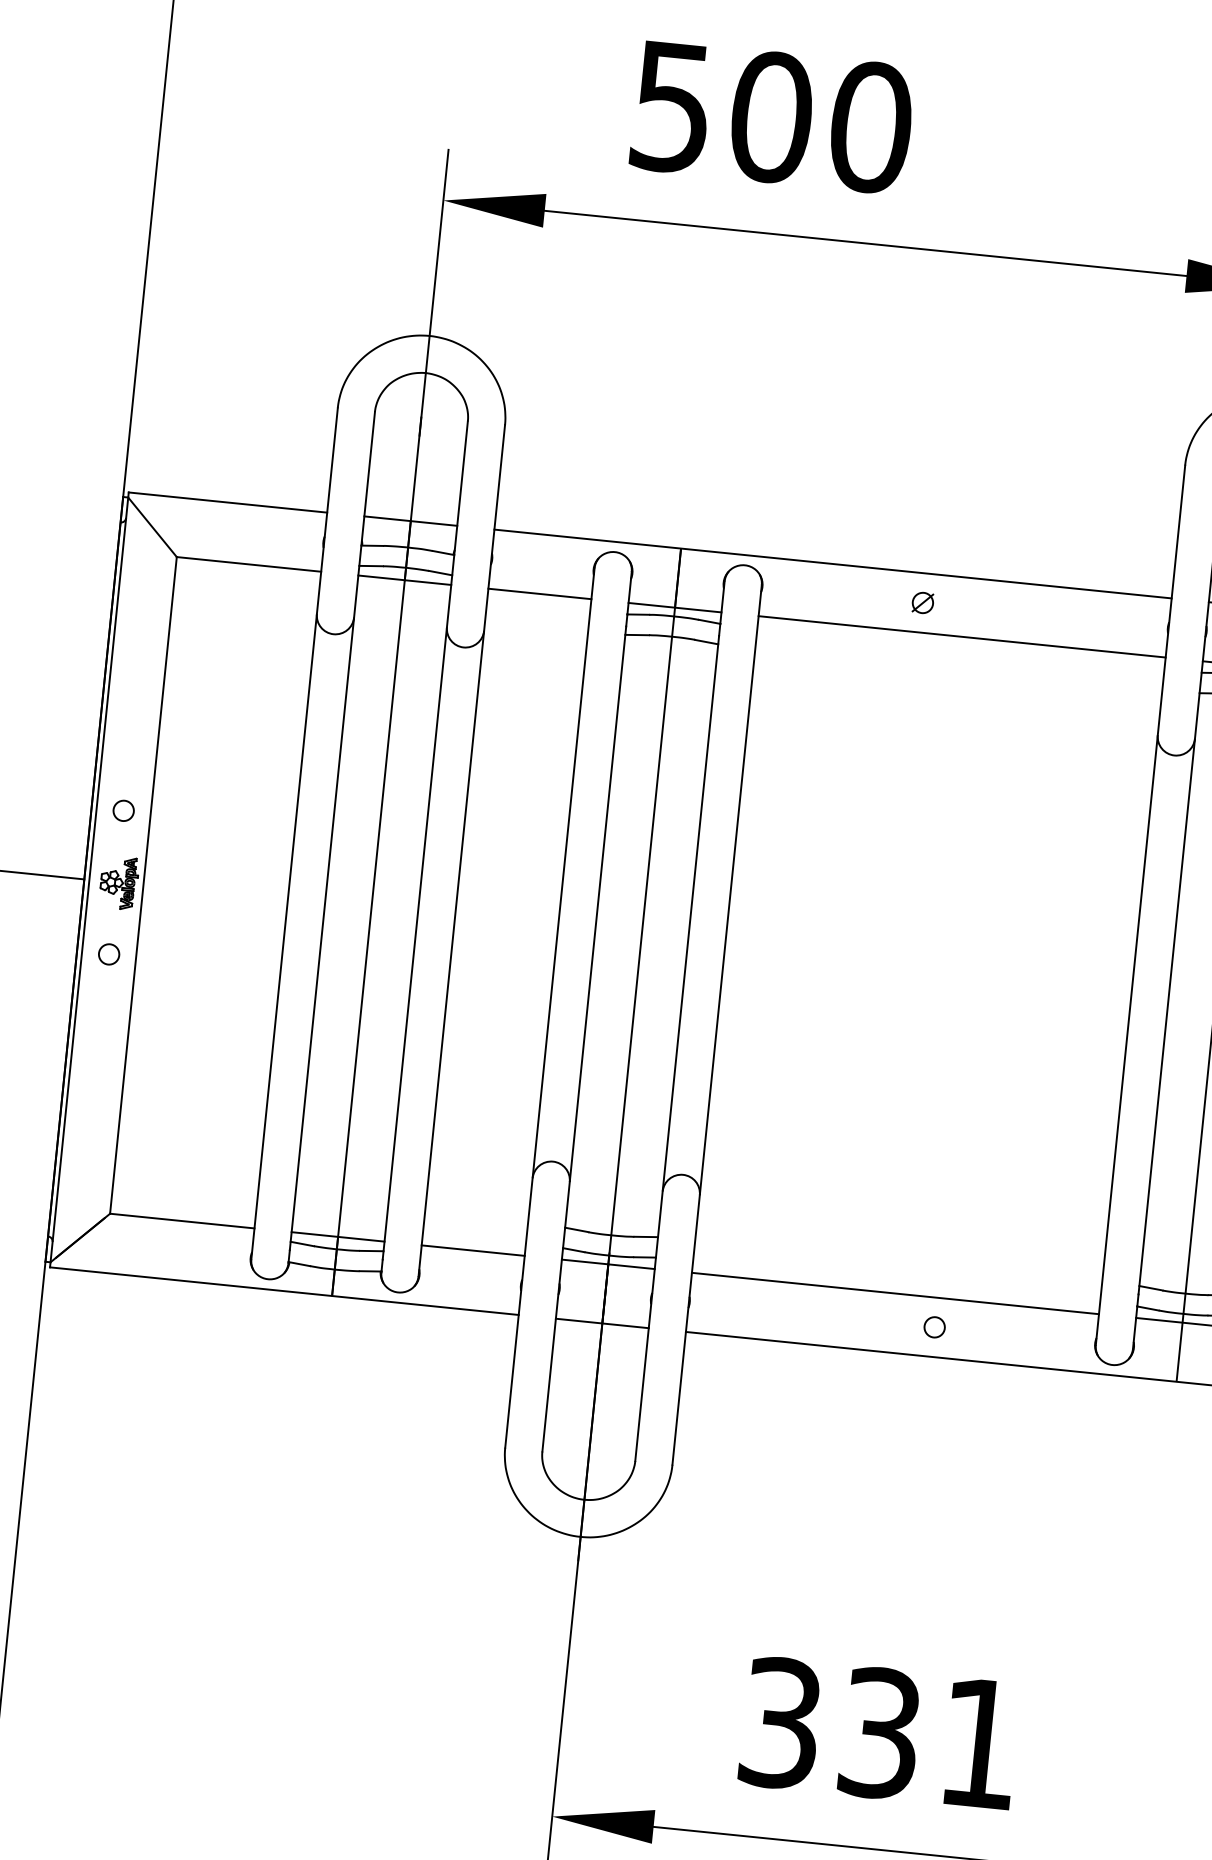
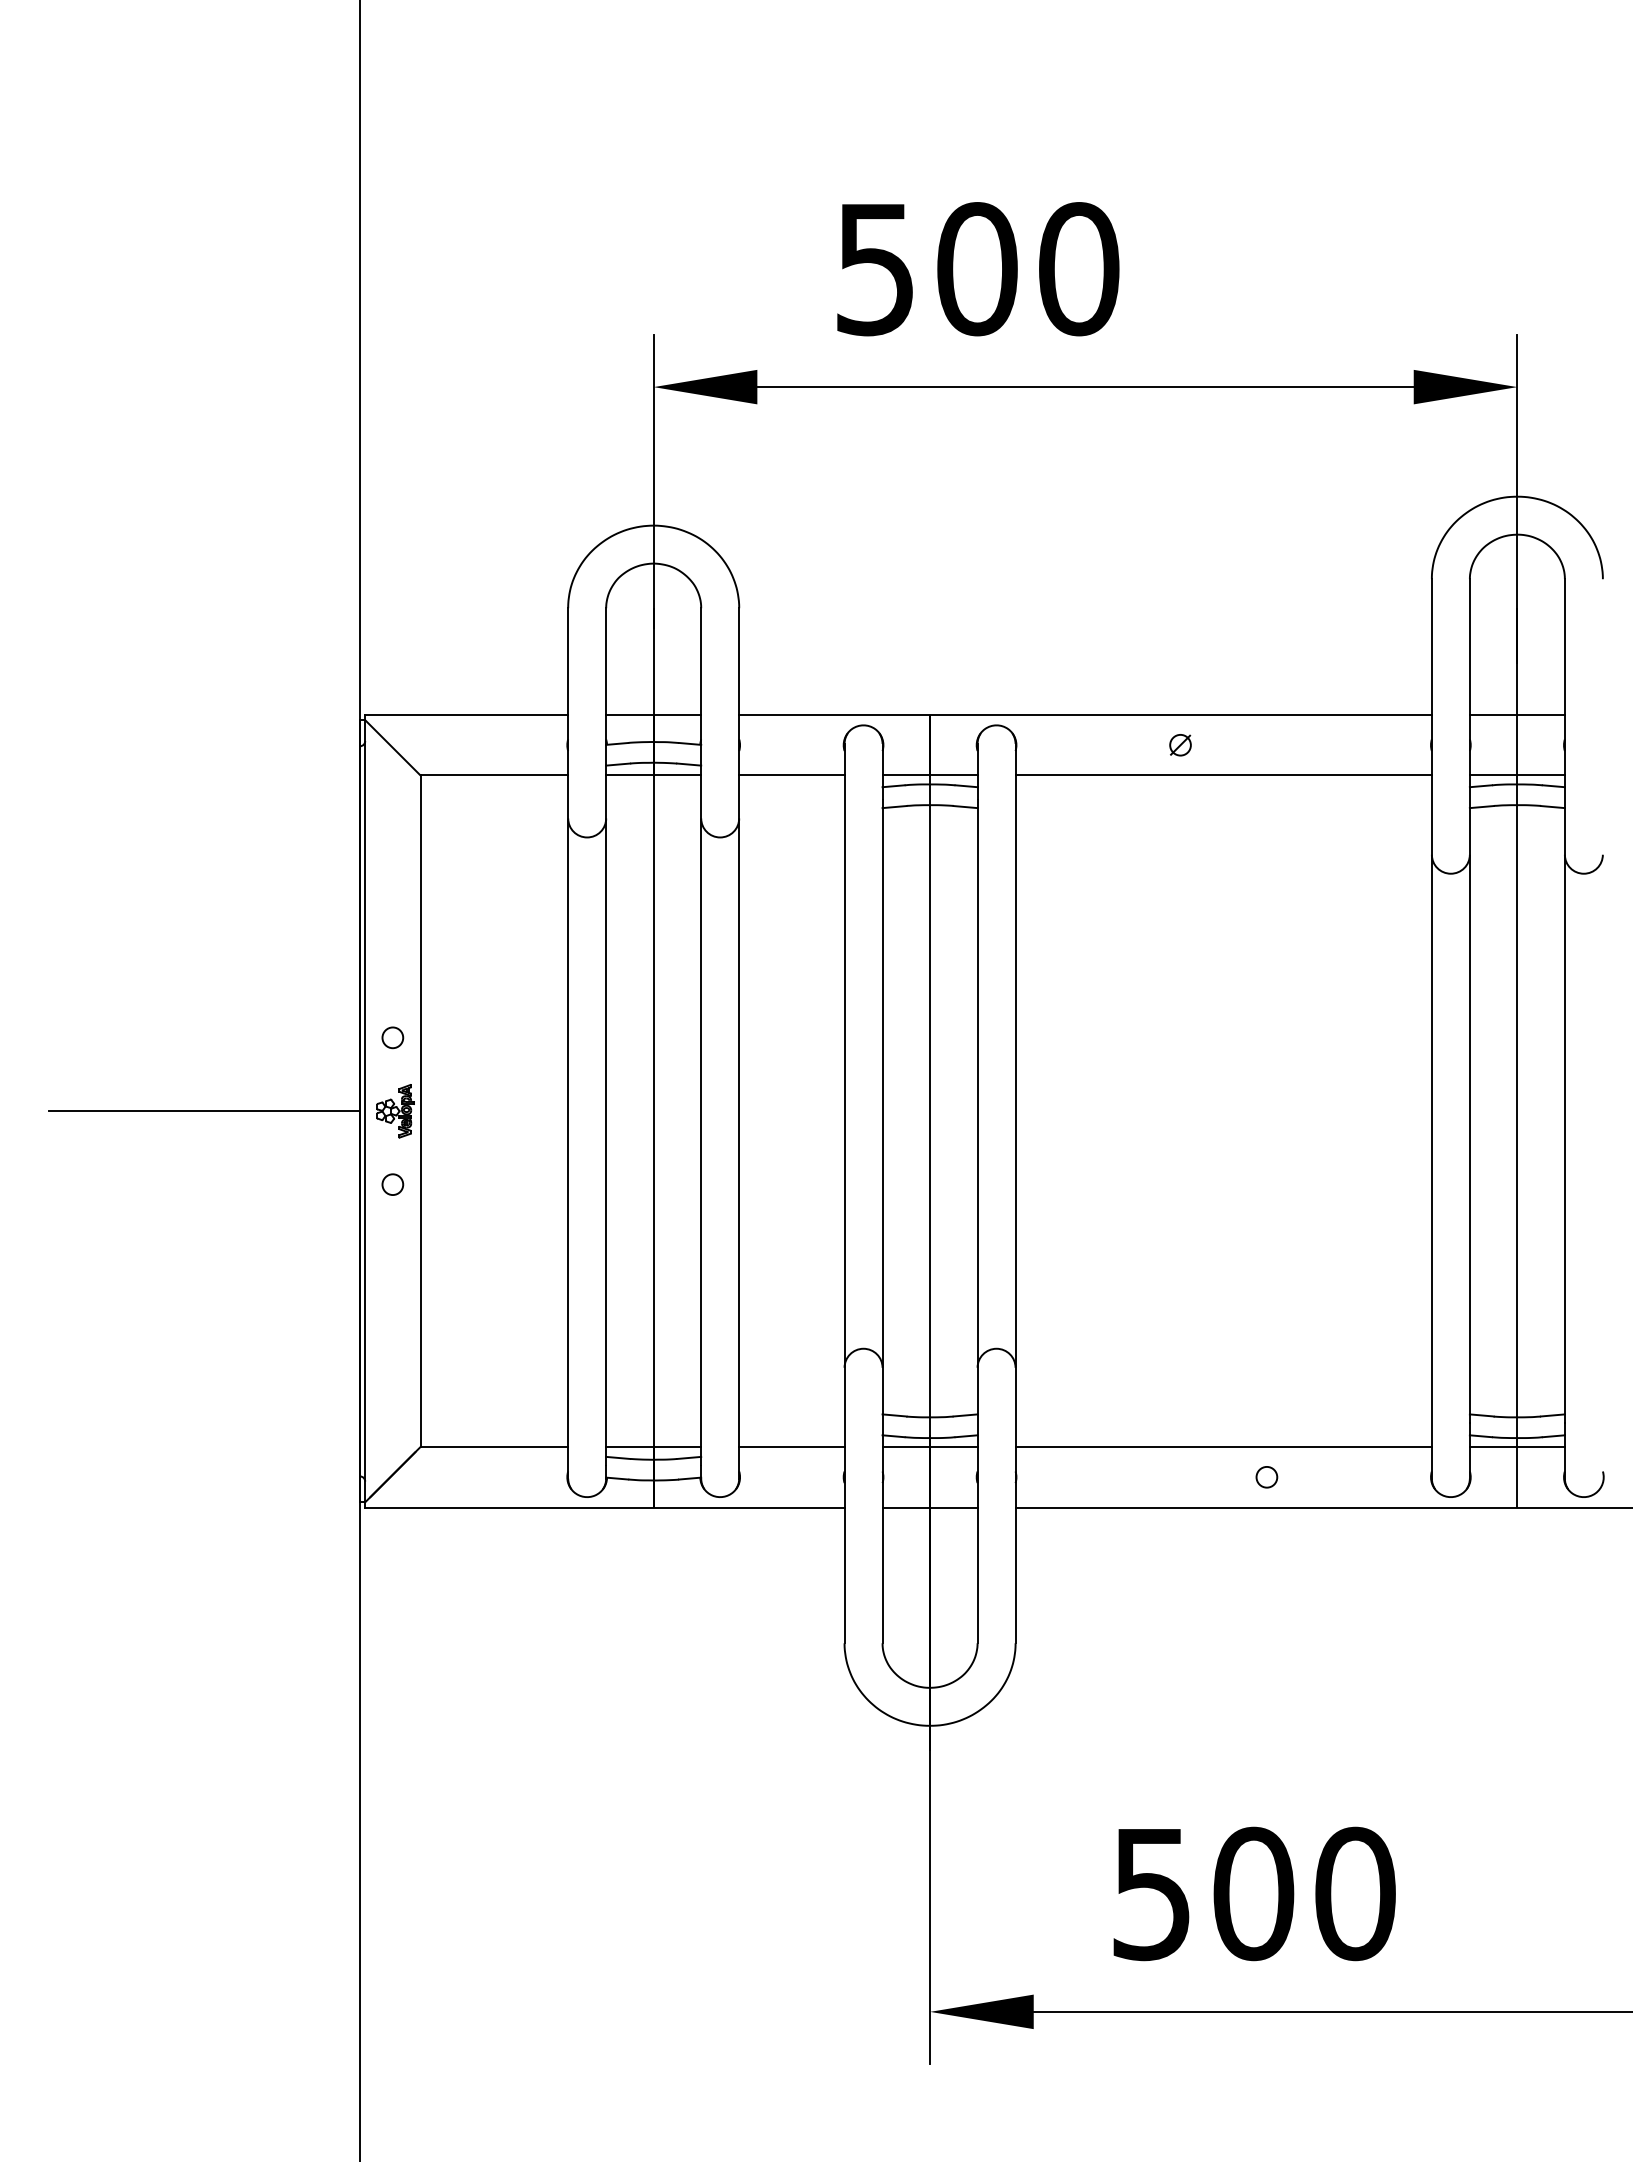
text: (881, 1733) -> (1254, 1893), 331 -> 500

